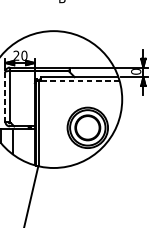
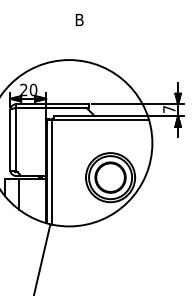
text: (136, 71) -> (169, 109), 0 -> 7
line: (80, 80) -> (101, 120), dashed -> solid
line: (5, 97) -> (10, 140), dashed -> solid

